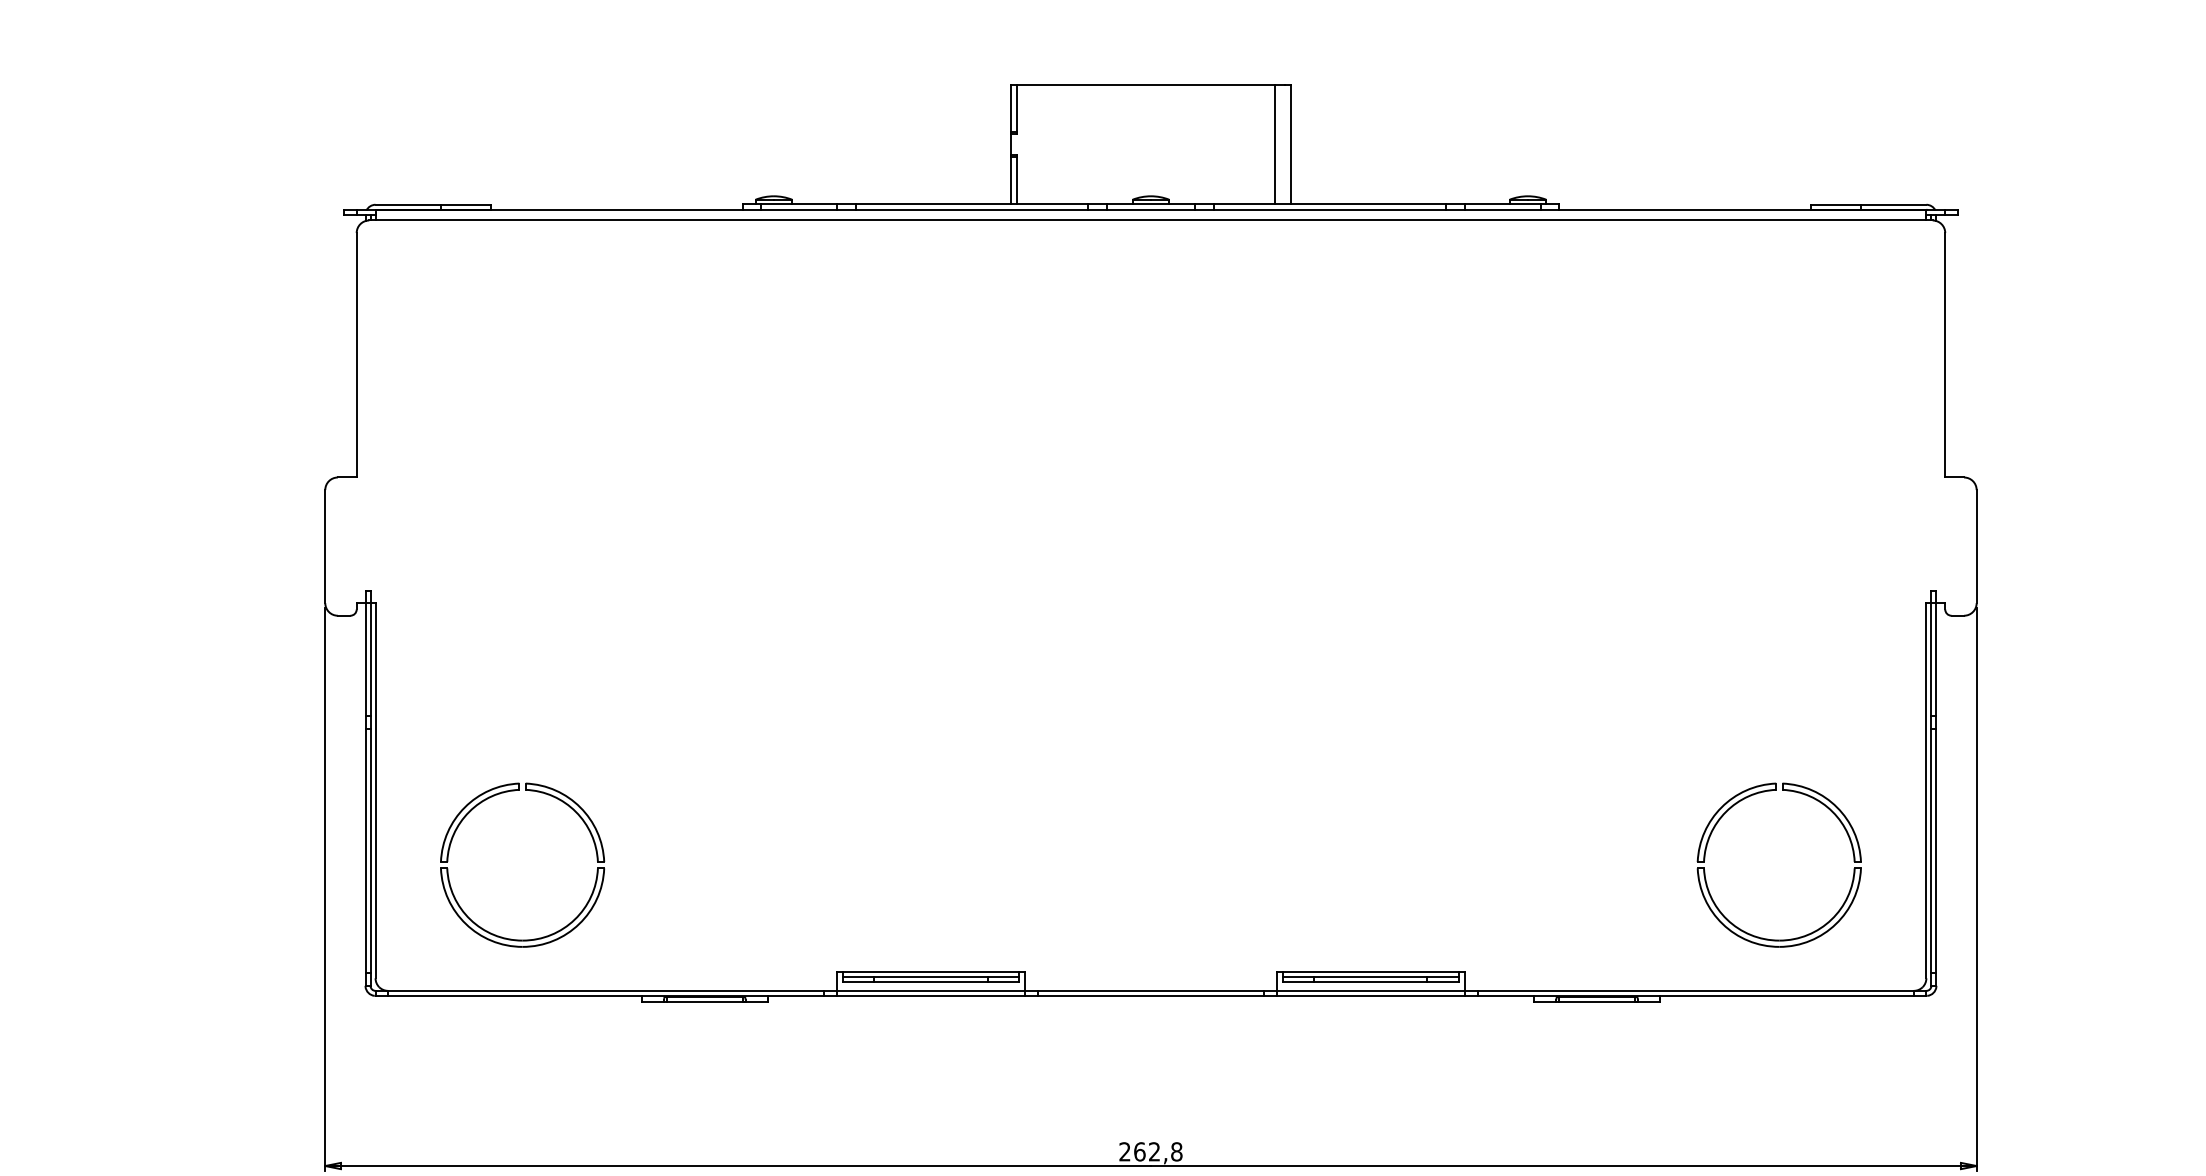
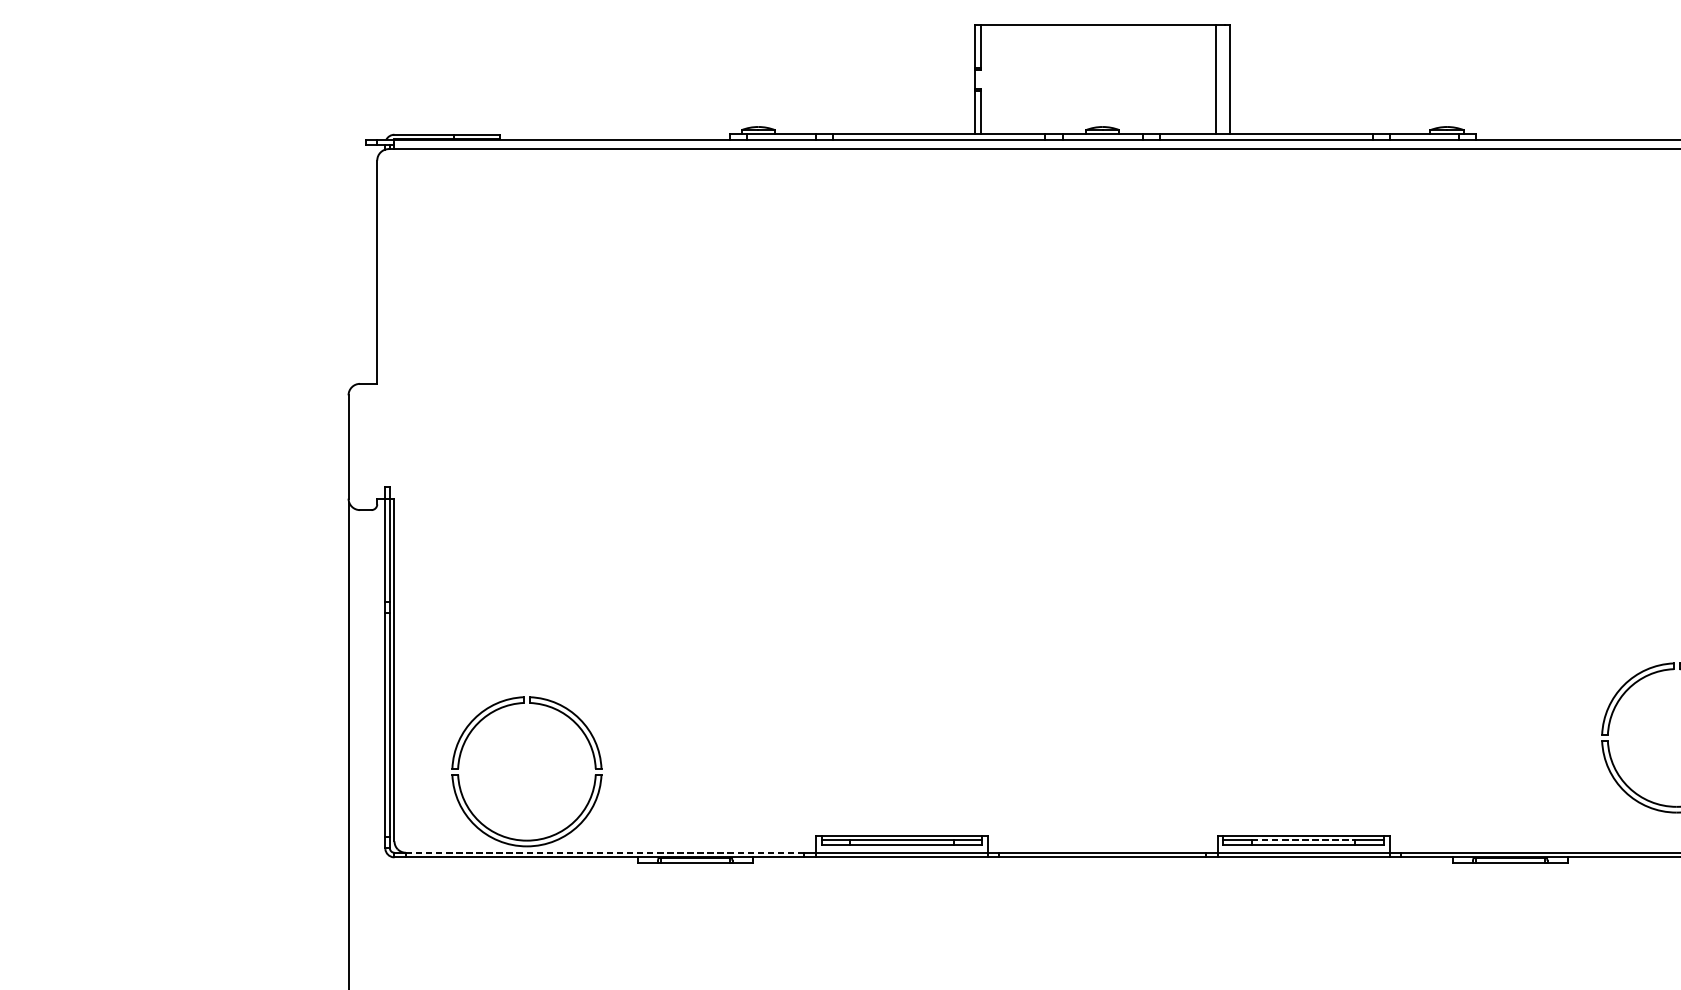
part: (500, 794) -> (506, 707), moved
line: (1370, 977) -> (1303, 840), solid -> dashed
line: (606, 990) -> (605, 852), solid -> dashed

